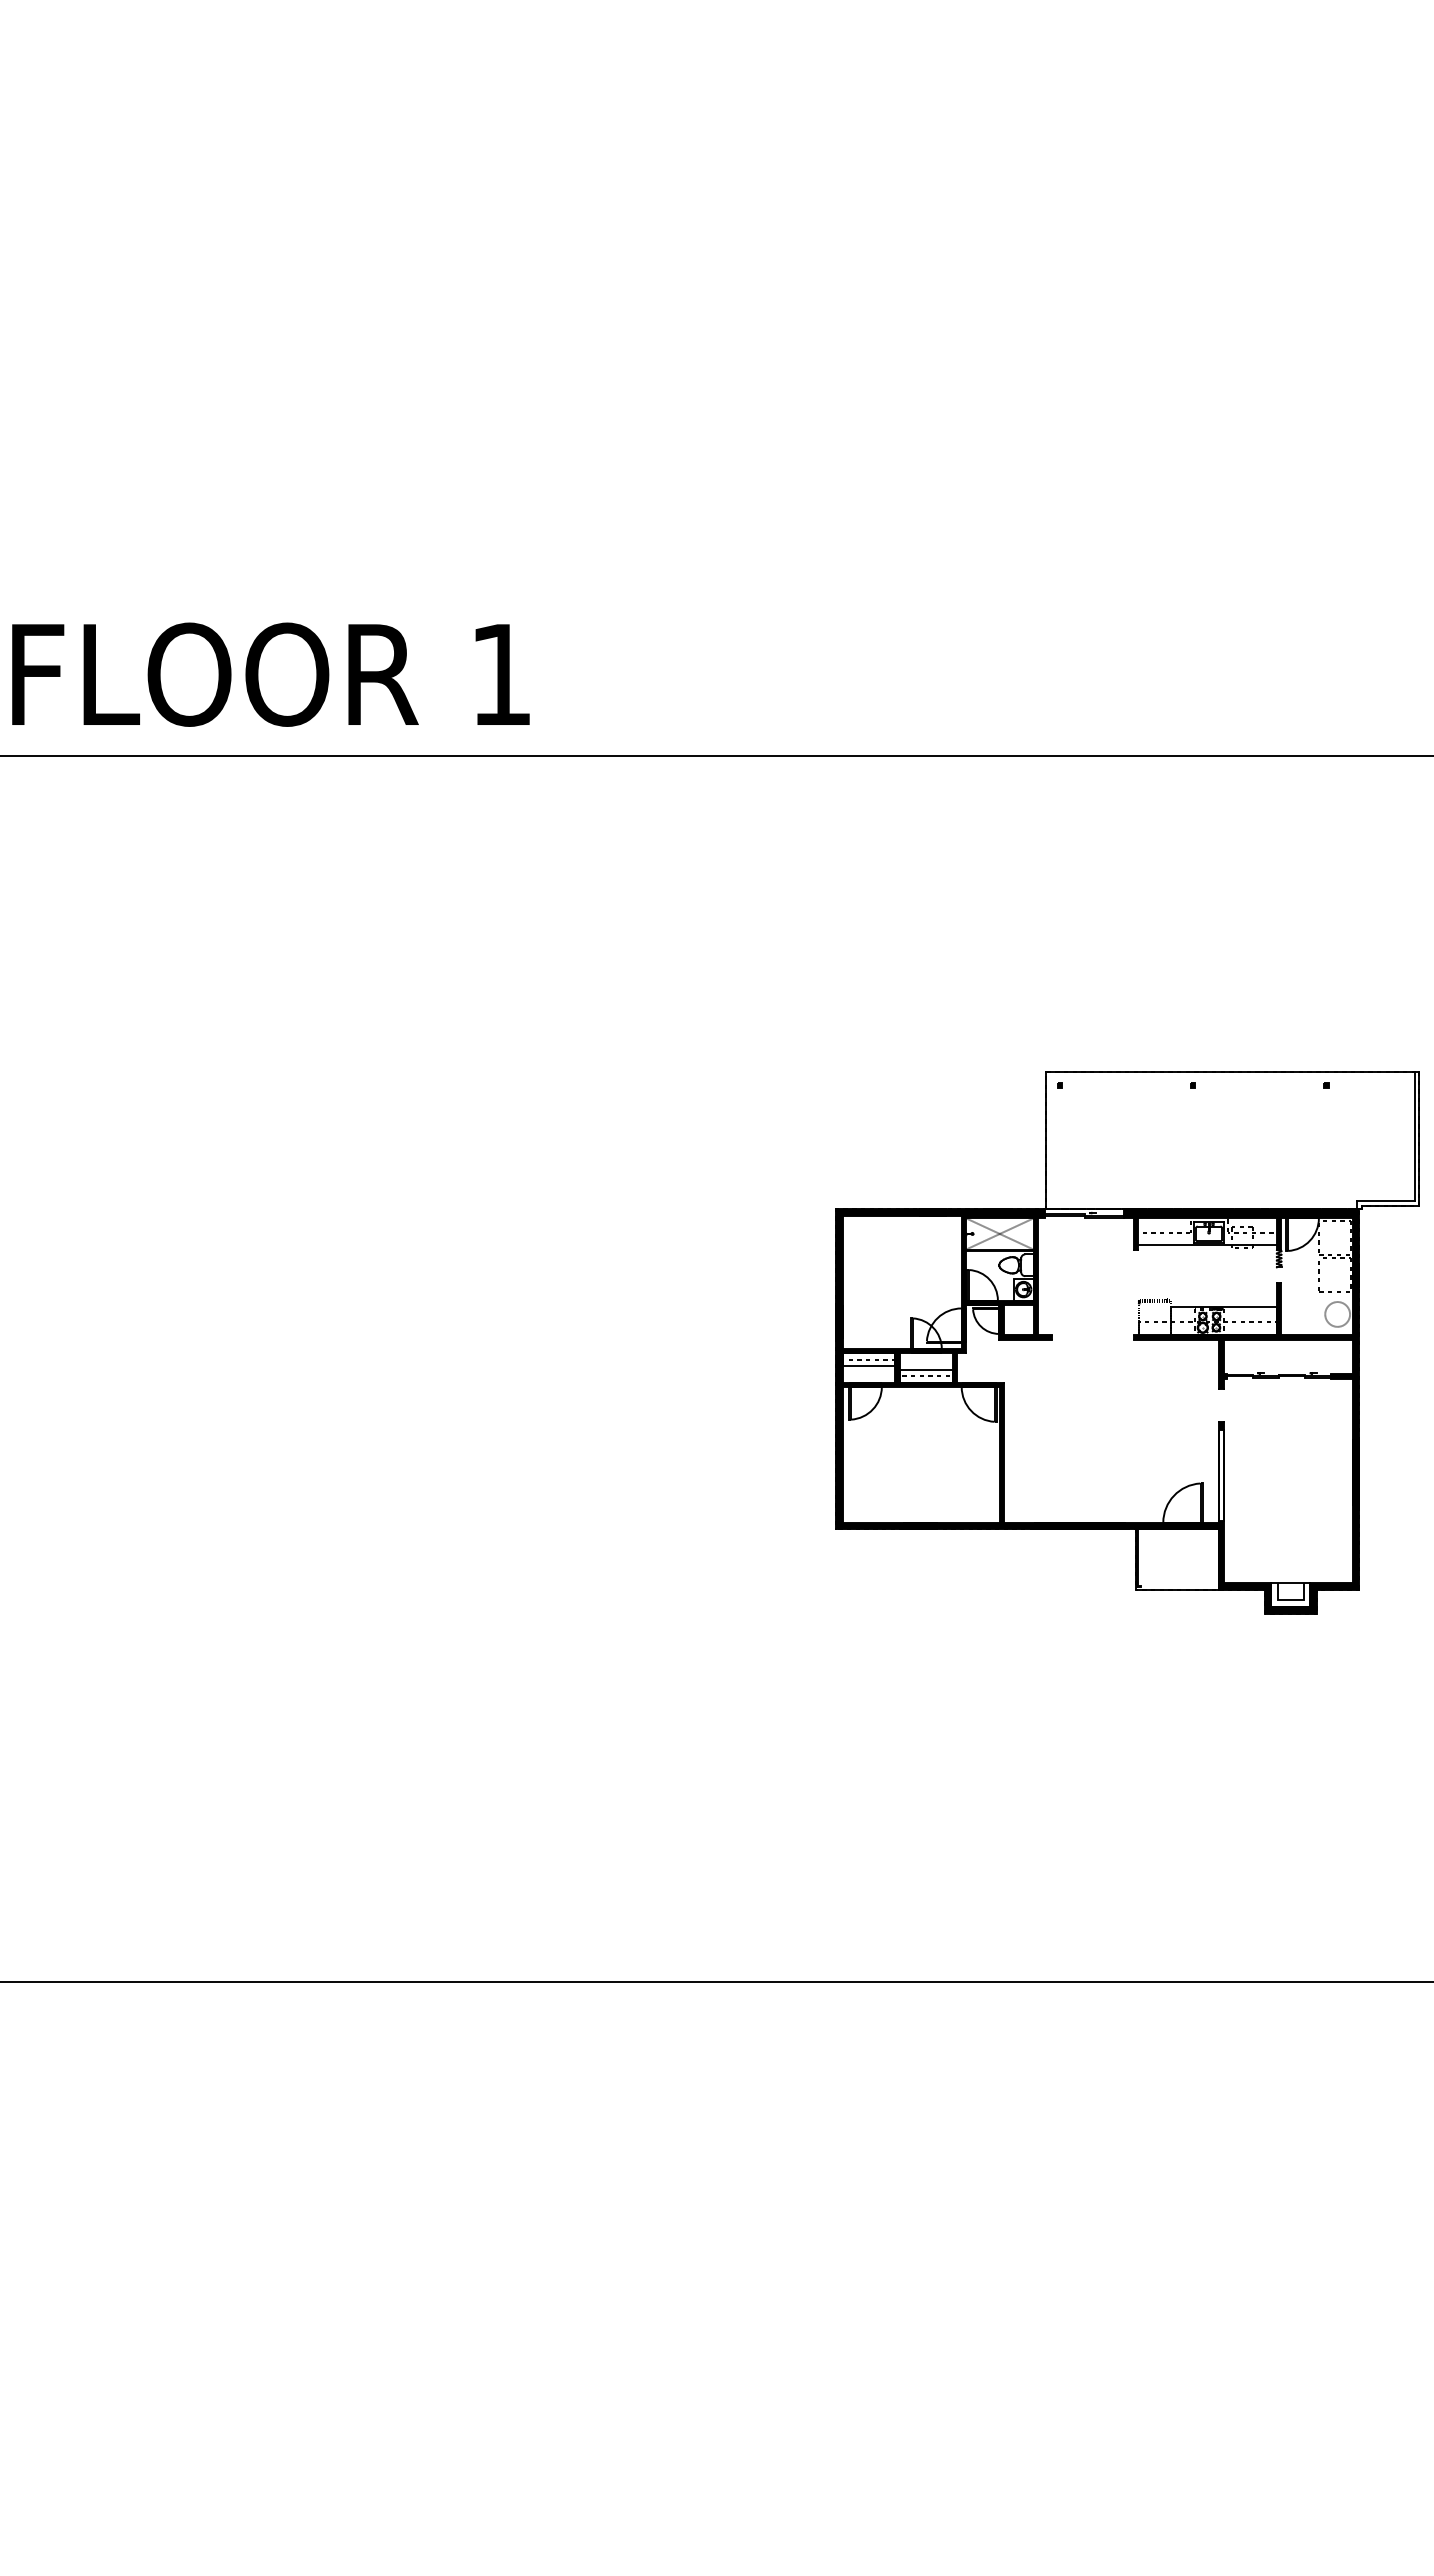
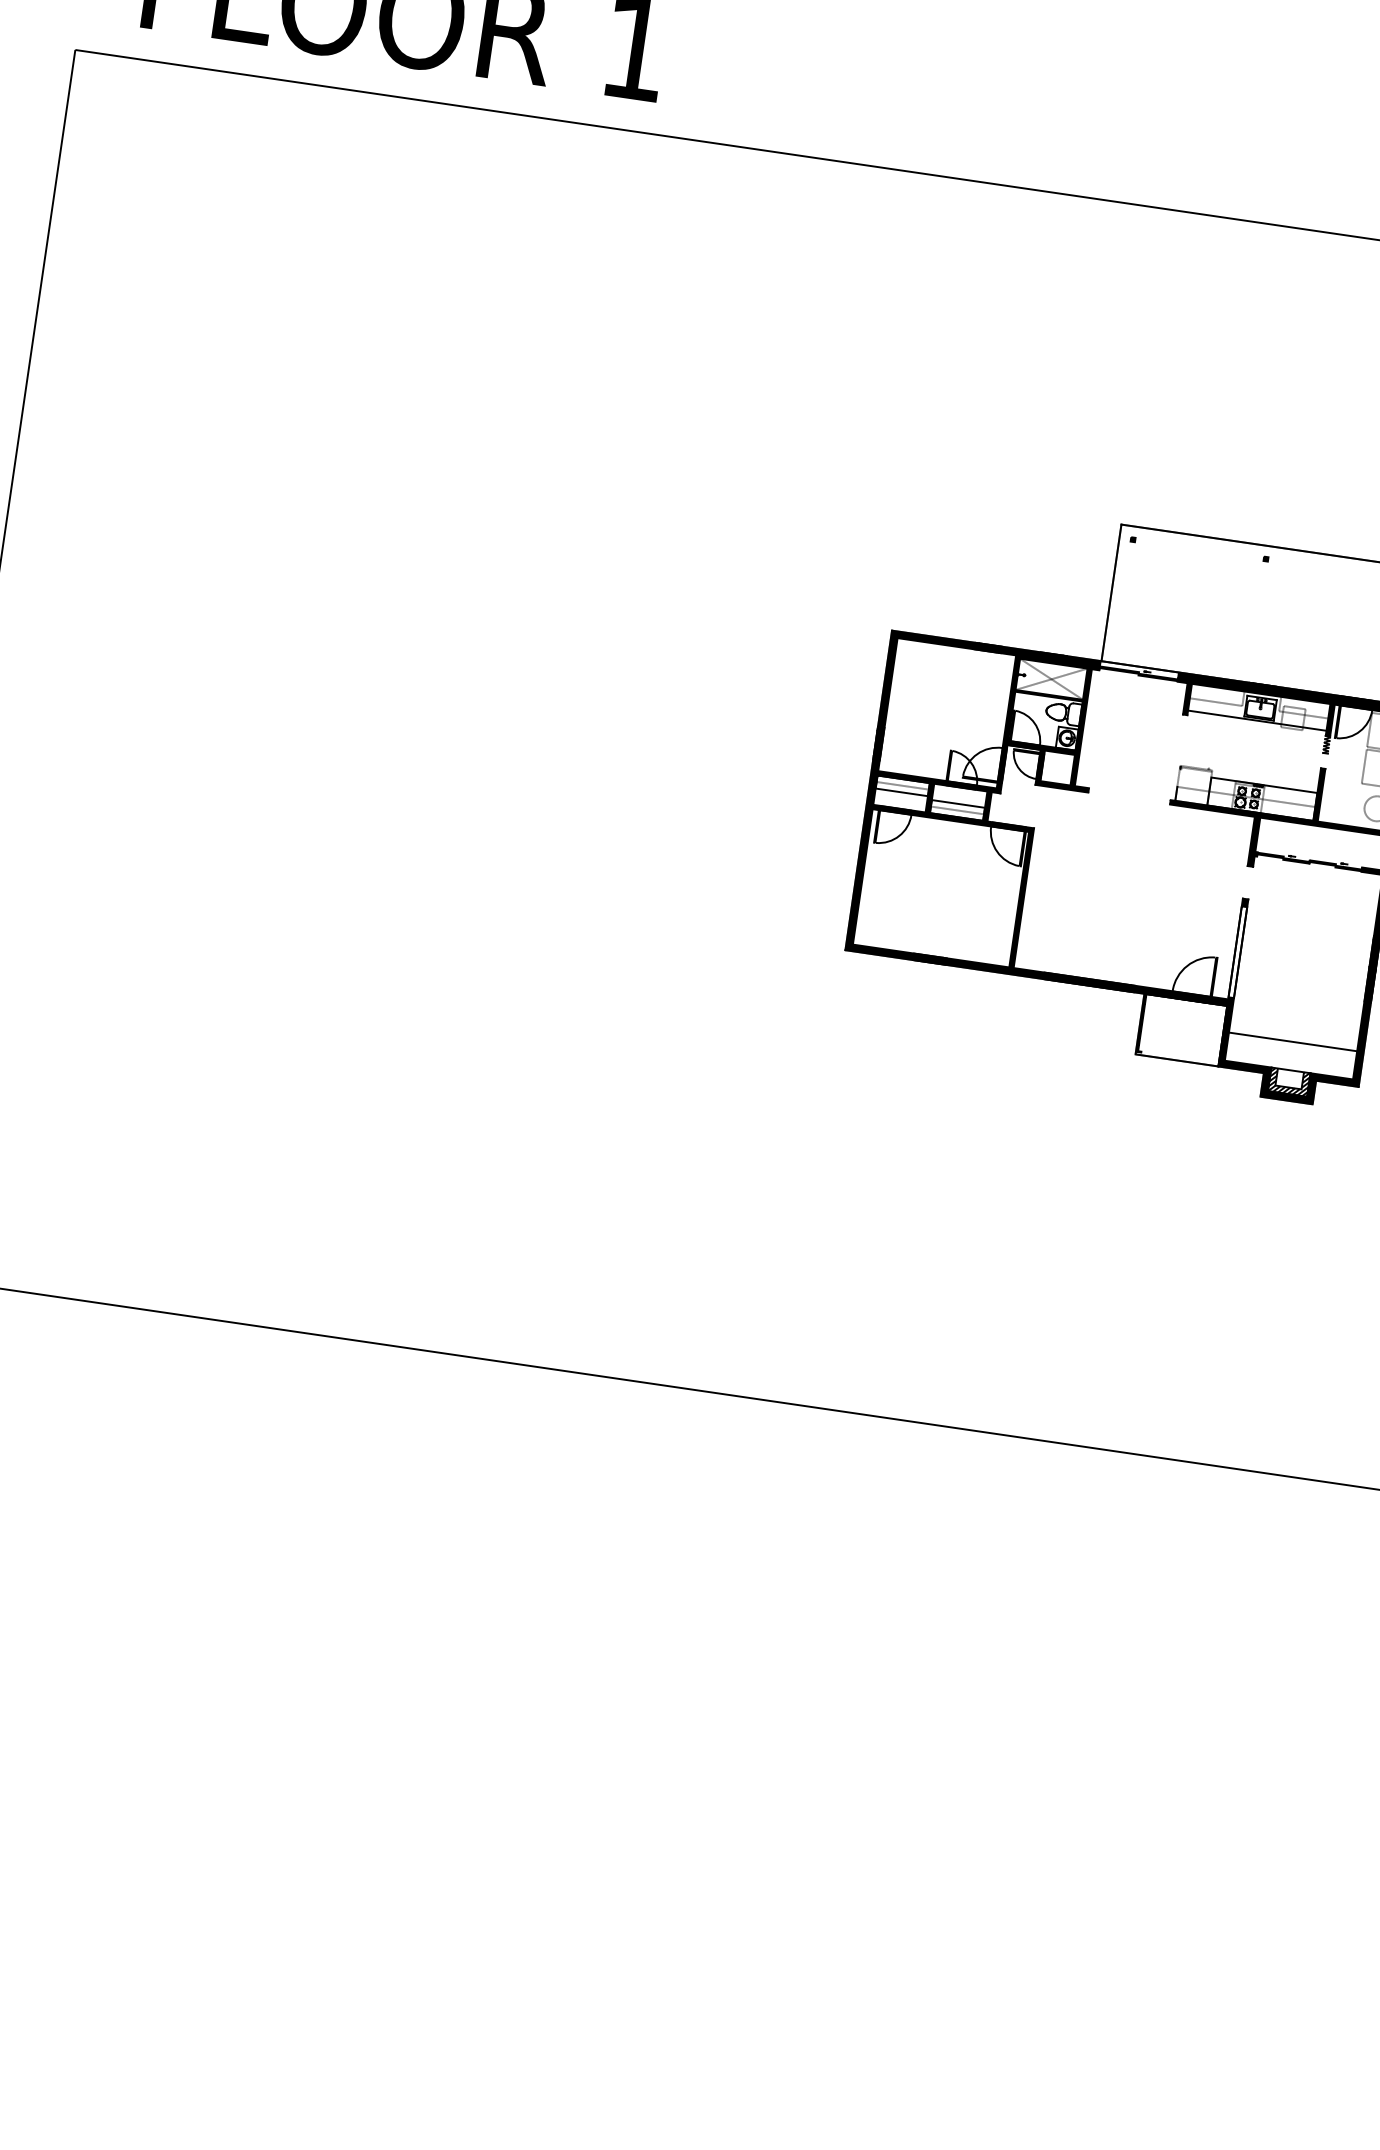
line: (1288, 1555) -> (1292, 1042), added
hatch: (1290, 1595) -> (1289, 1082), added

